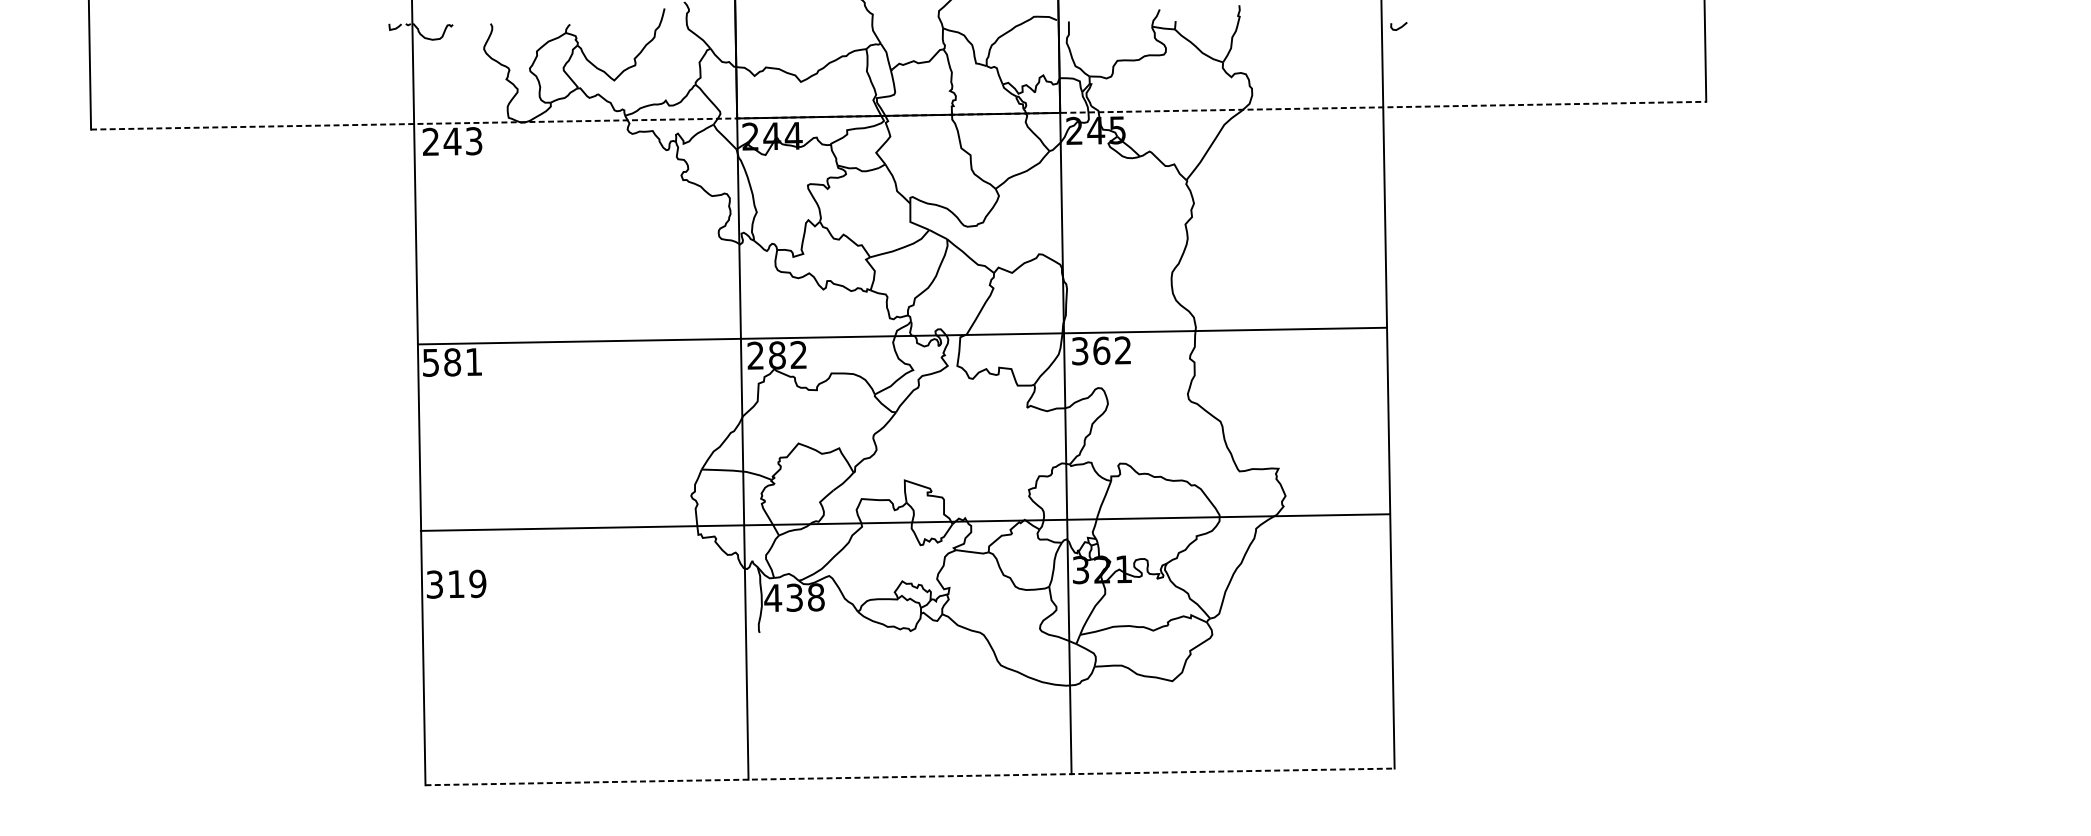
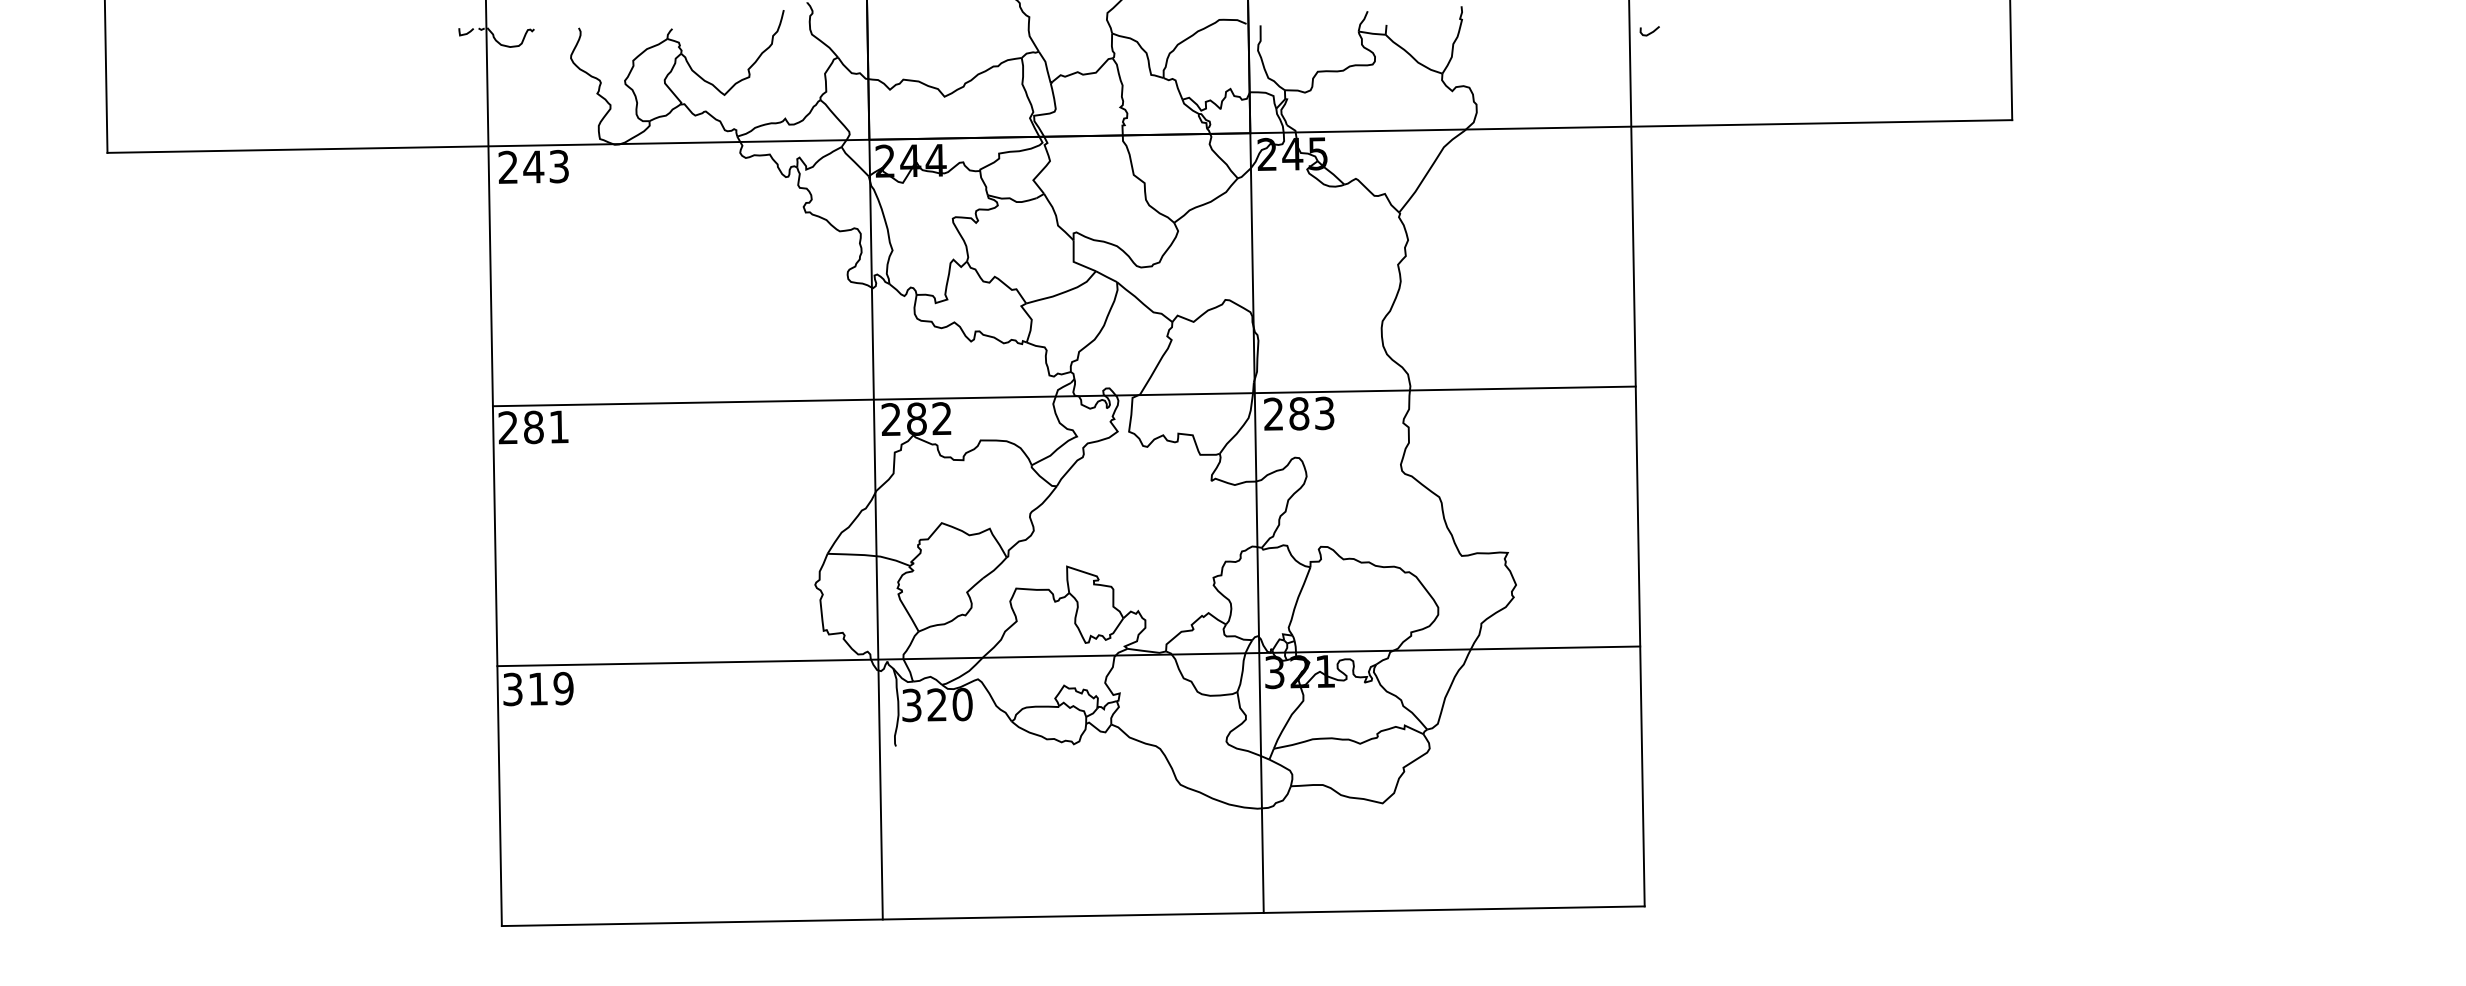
line: (898, 115) -> (1059, 136), dashed -> solid
text: (1101, 350) -> (1299, 413), 362 -> 283
text: (430, 362) -> (507, 427), 581 -> 281
line: (905, 522) -> (1068, 656), moved
text: (794, 598) -> (936, 705), 438 -> 320
line: (910, 777) -> (1073, 916), dashed -> solid

